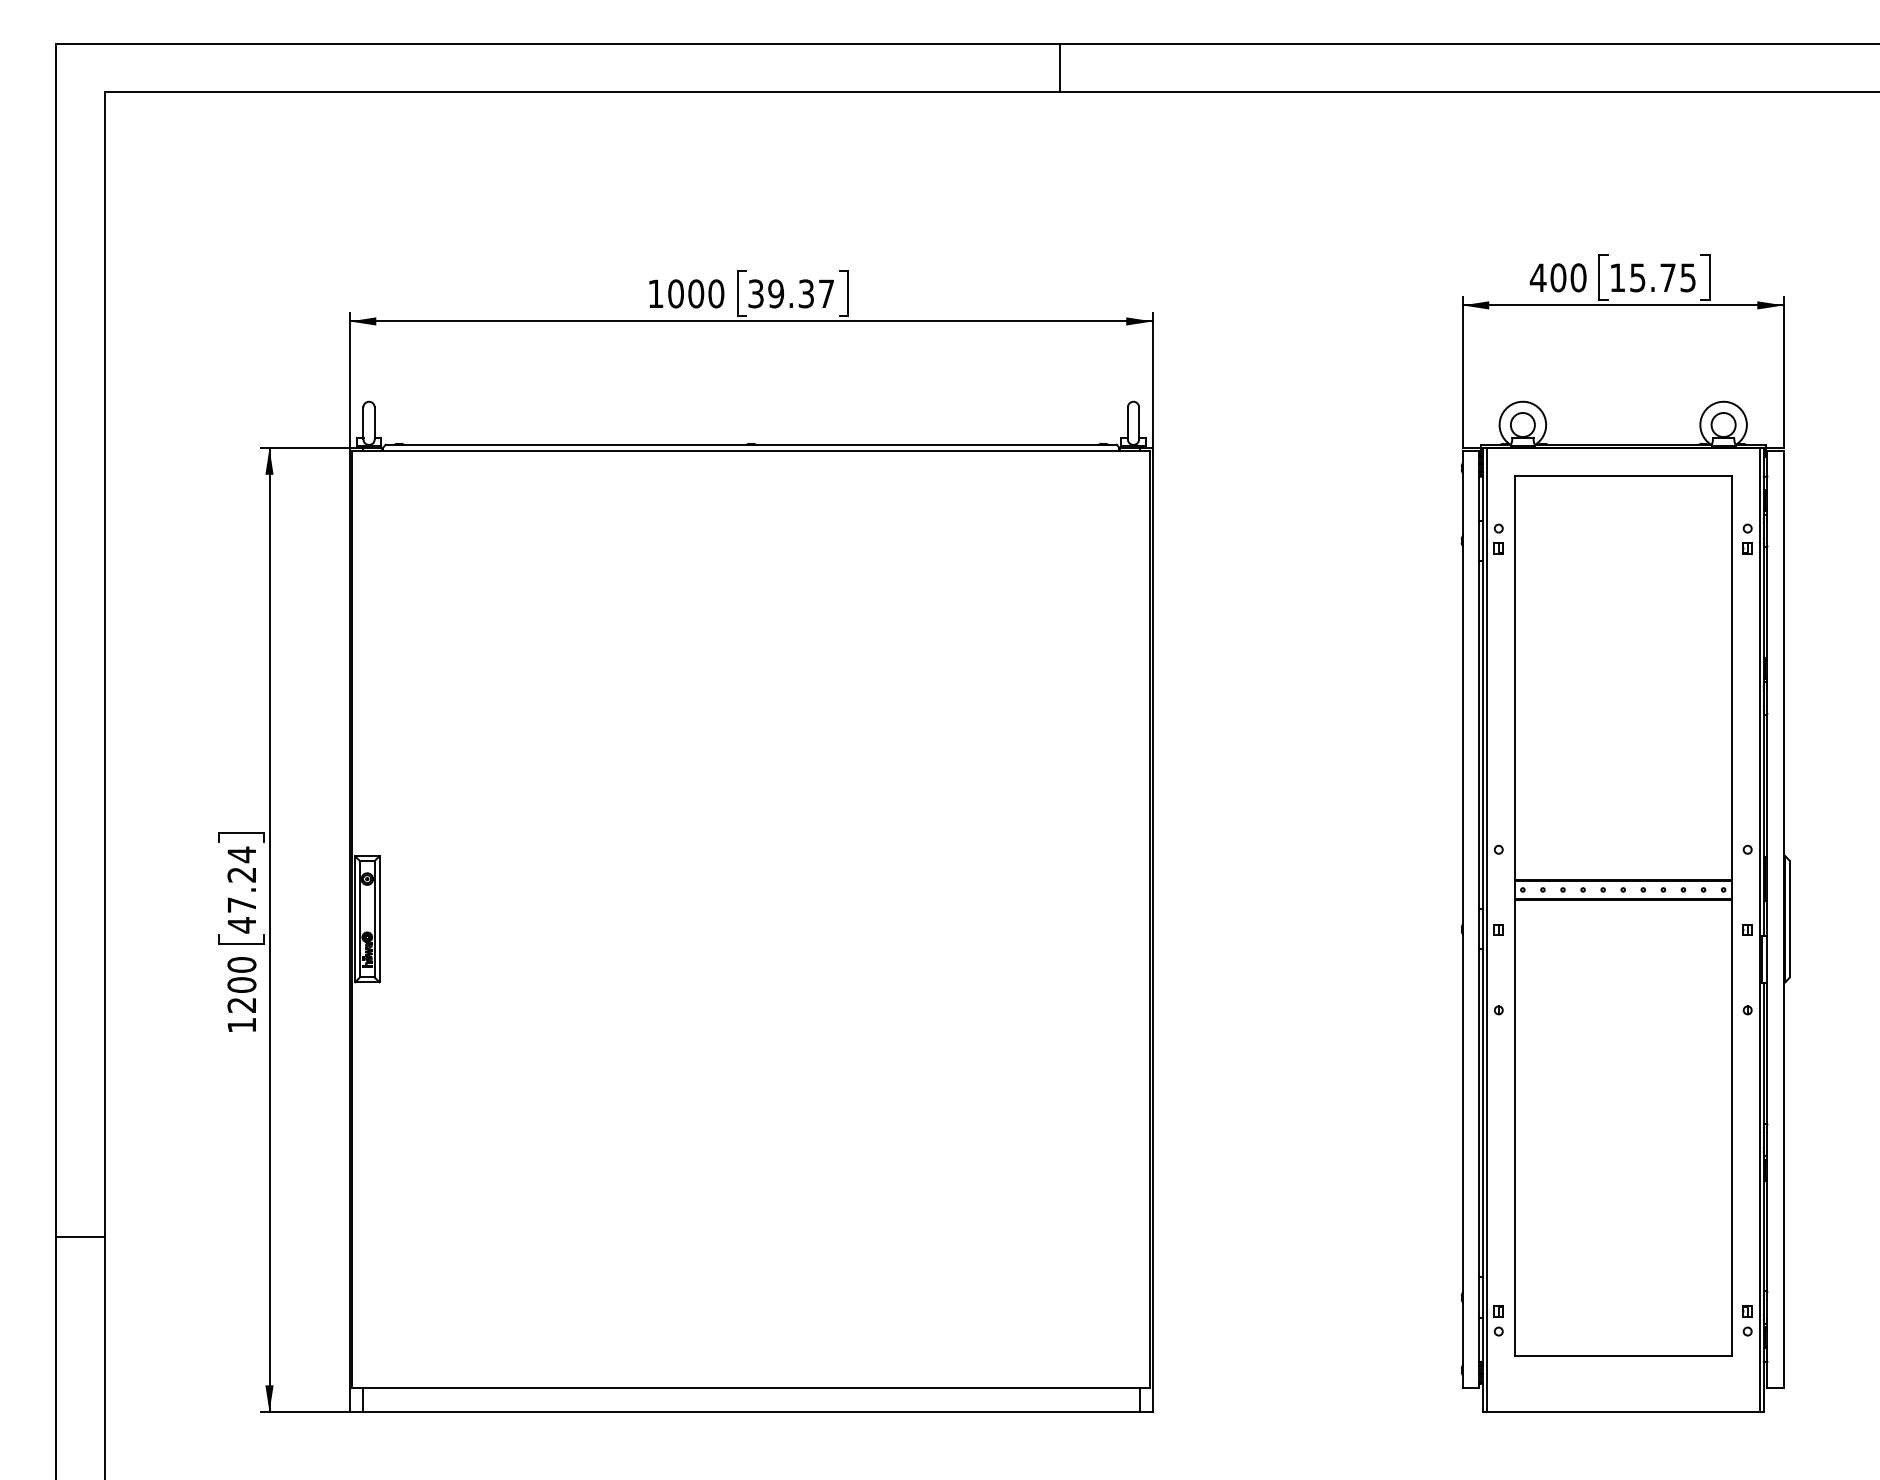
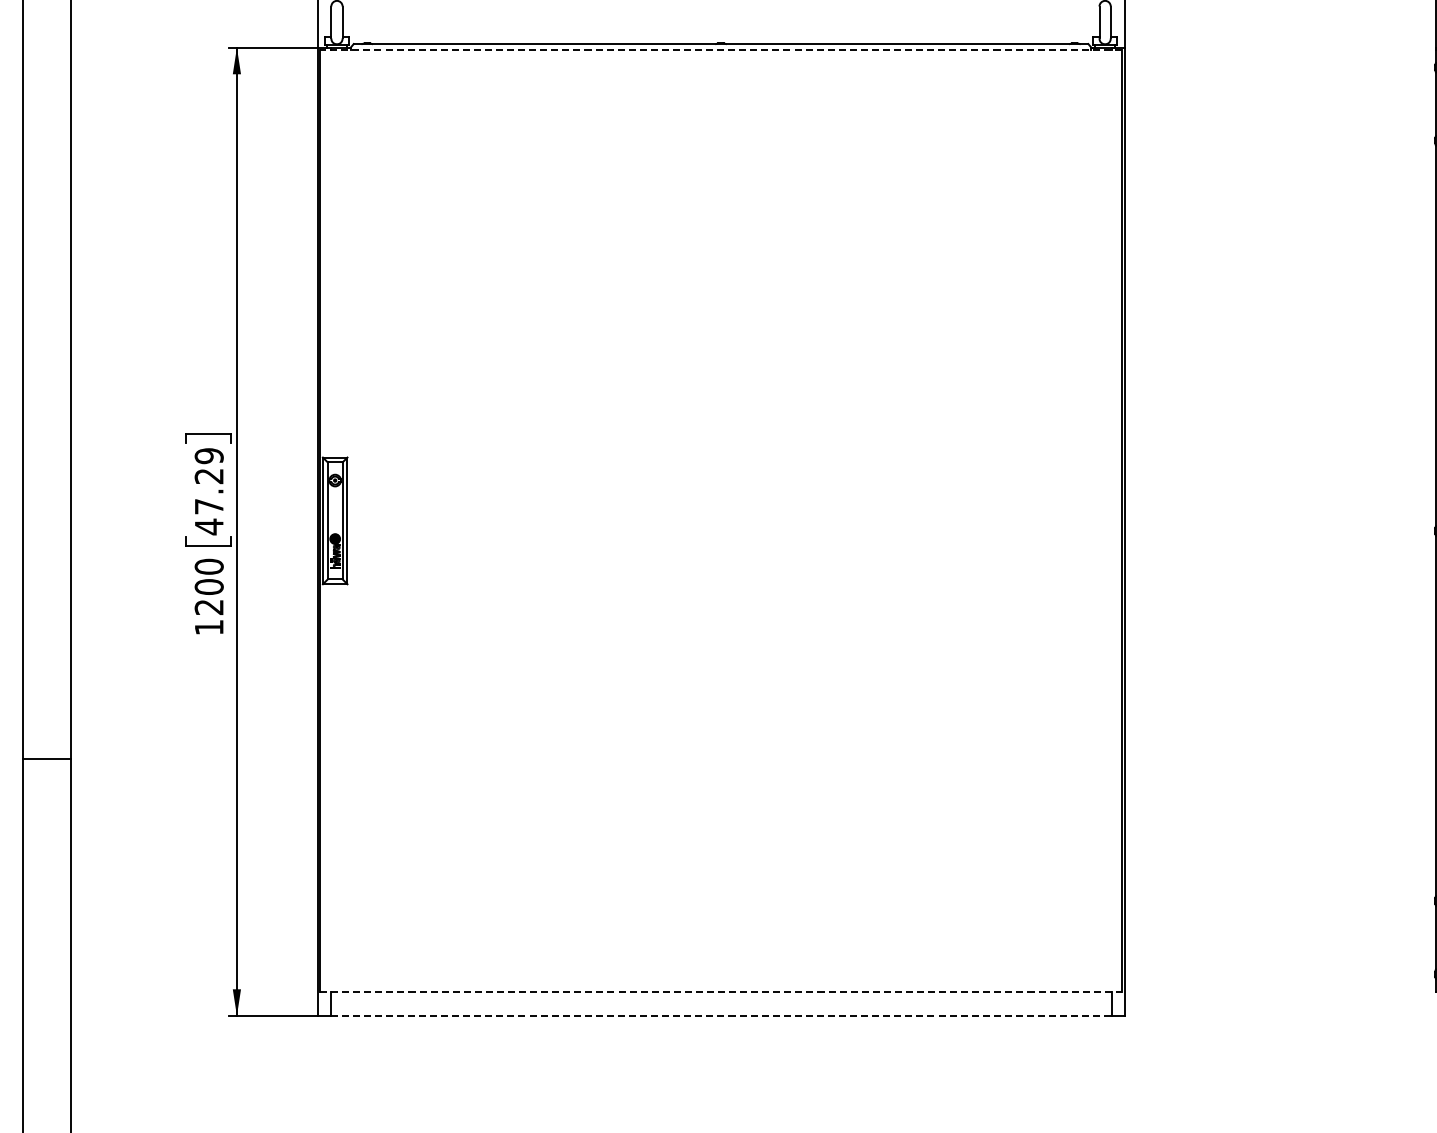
line: (750, 450) -> (720, 49), solid -> dashed
text: (241, 854) -> (208, 455), 47.24 -> 47.29
line: (80, 1236) -> (46, 759), moved
line: (751, 1387) -> (721, 991), solid -> dashed
line: (751, 1411) -> (721, 1015), solid -> dashed

